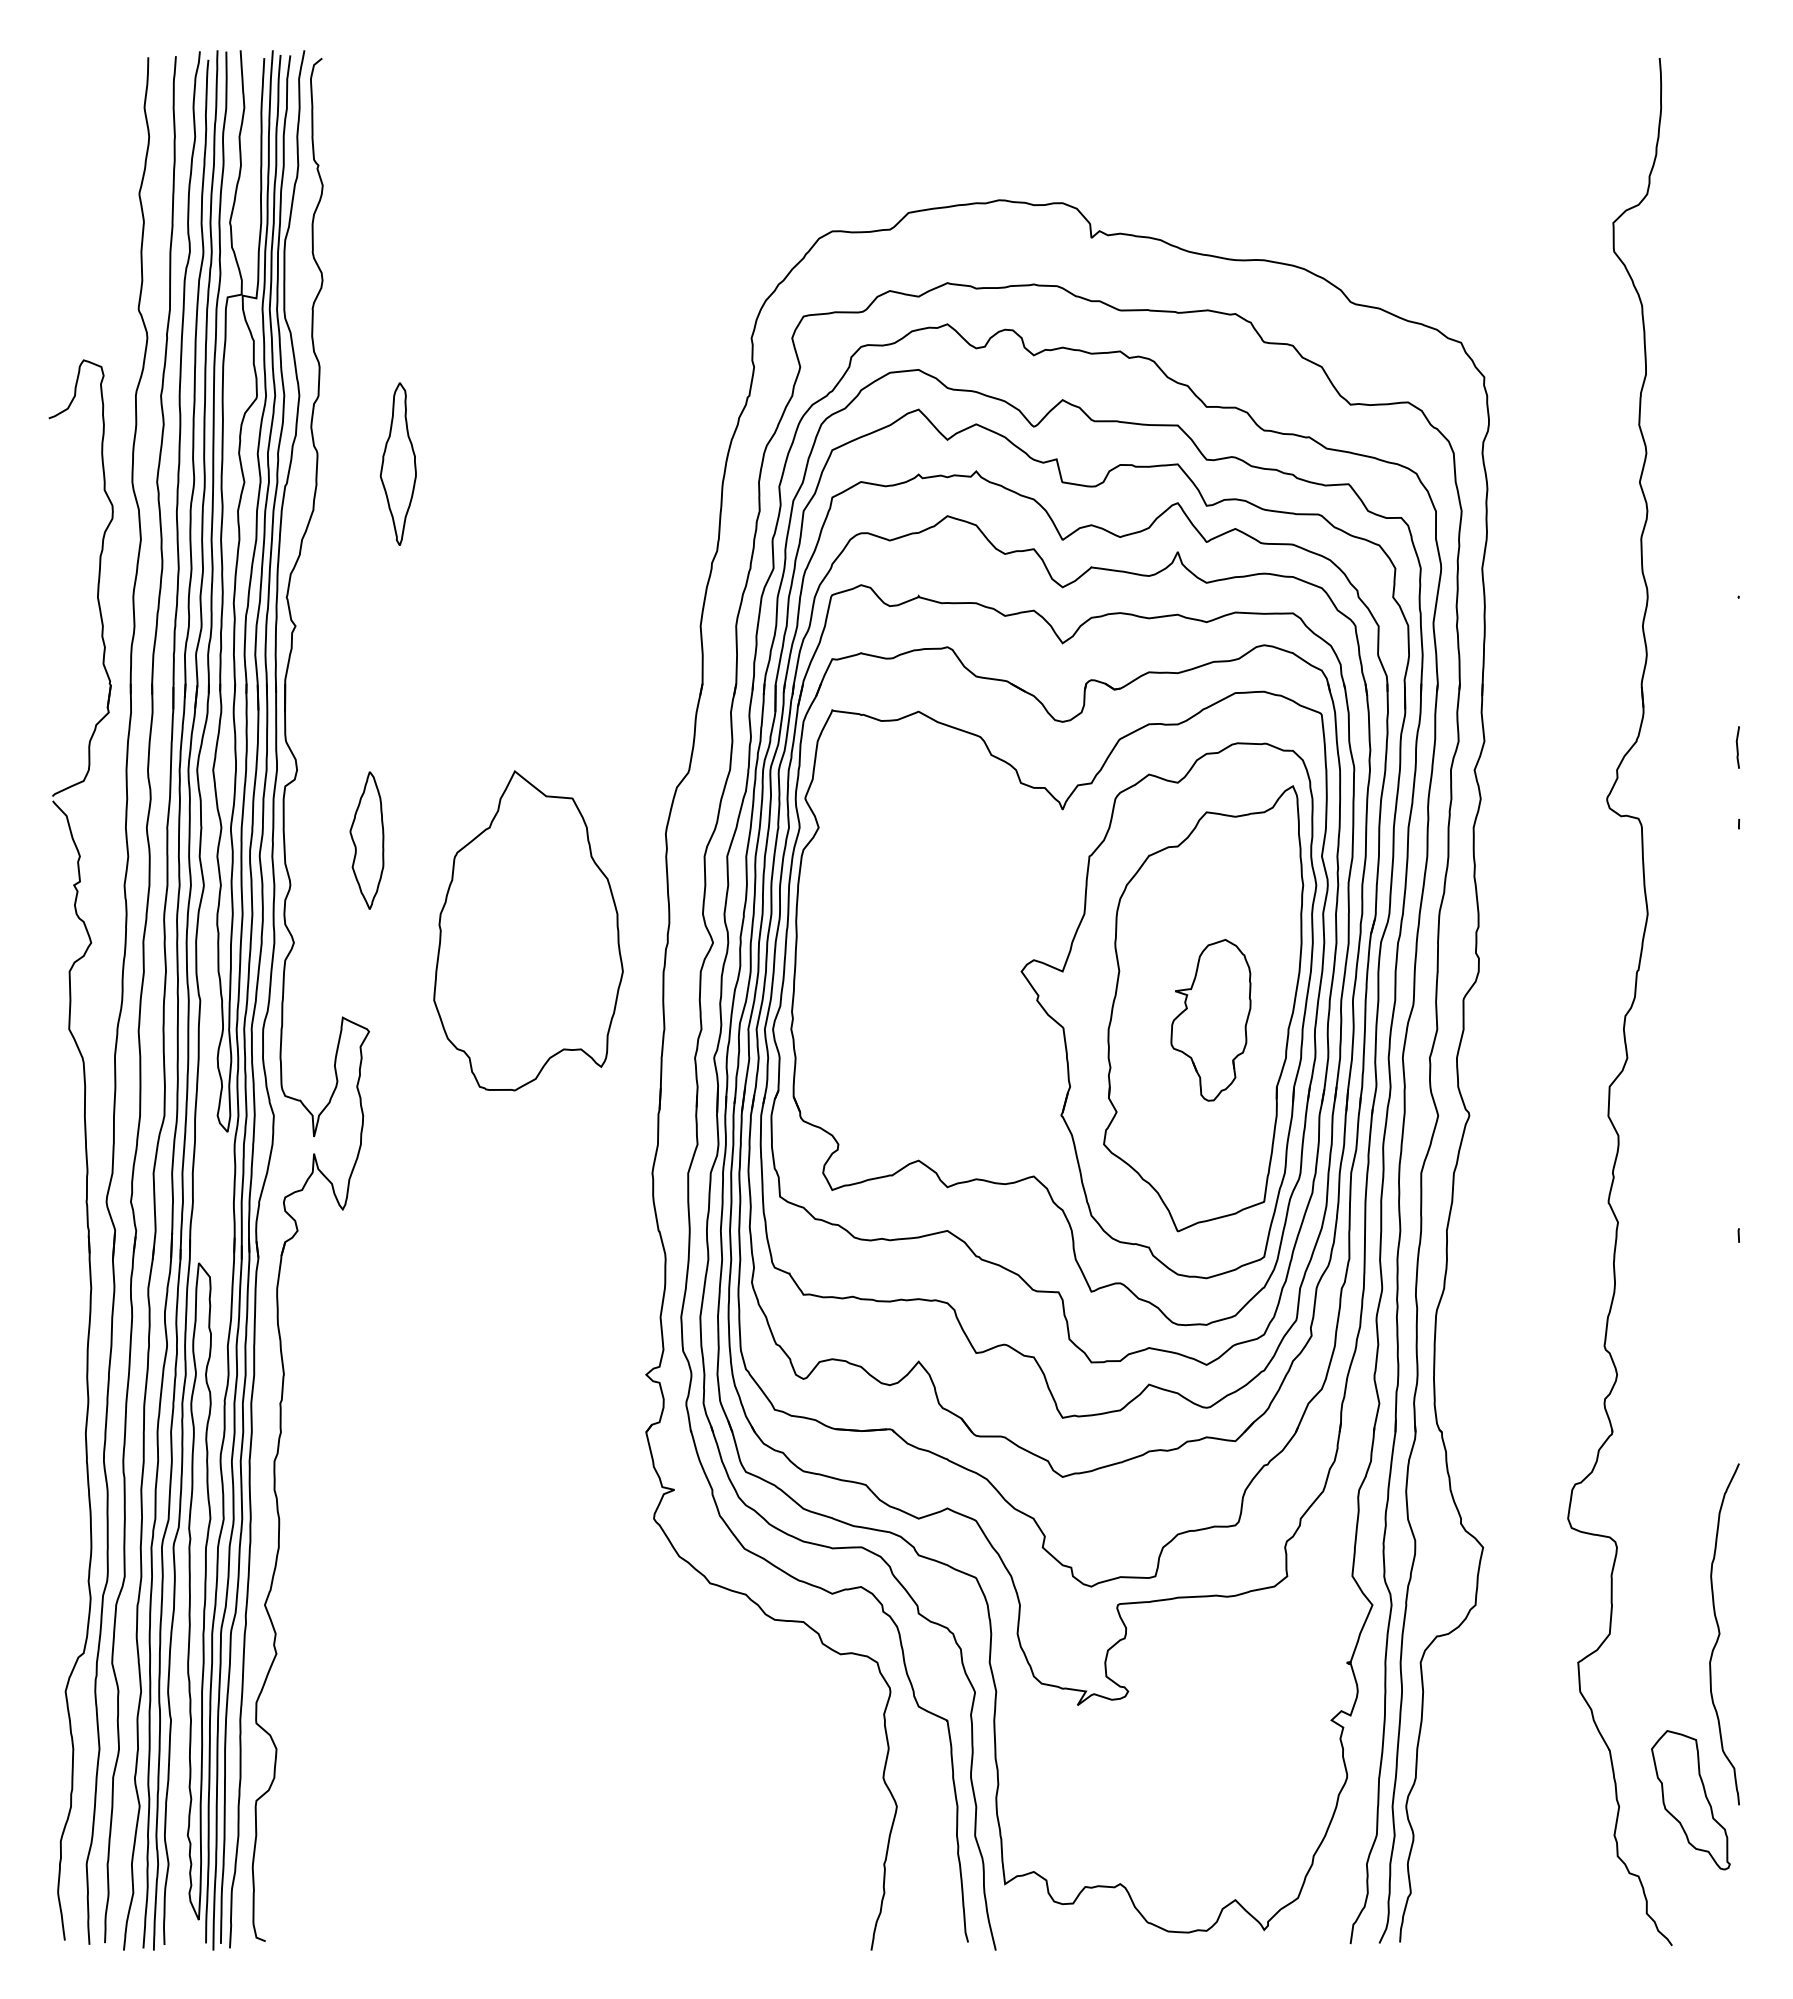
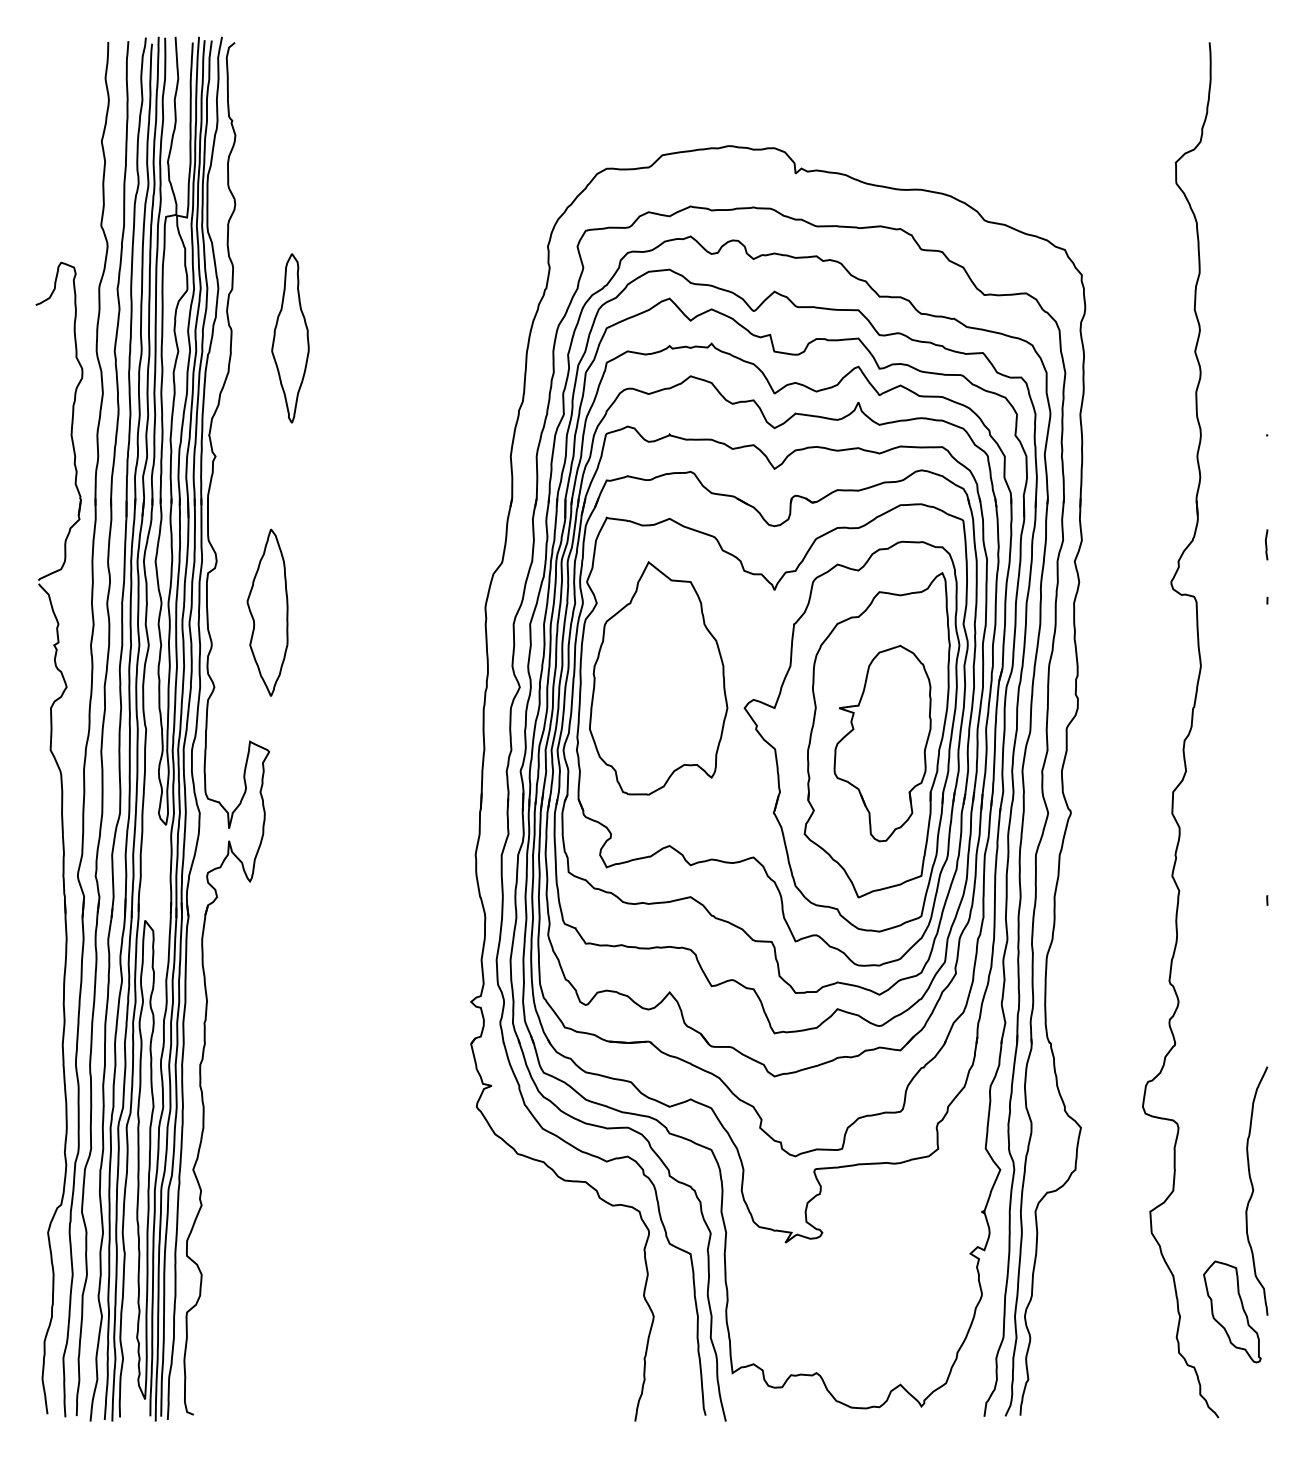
part: (398, 463) -> (290, 337), size x1.43
part: (366, 840) -> (267, 612), size x1.67
part: (528, 930) -> (658, 678), moved
part: (1210, 1020) -> (882, 743), size x1.67

